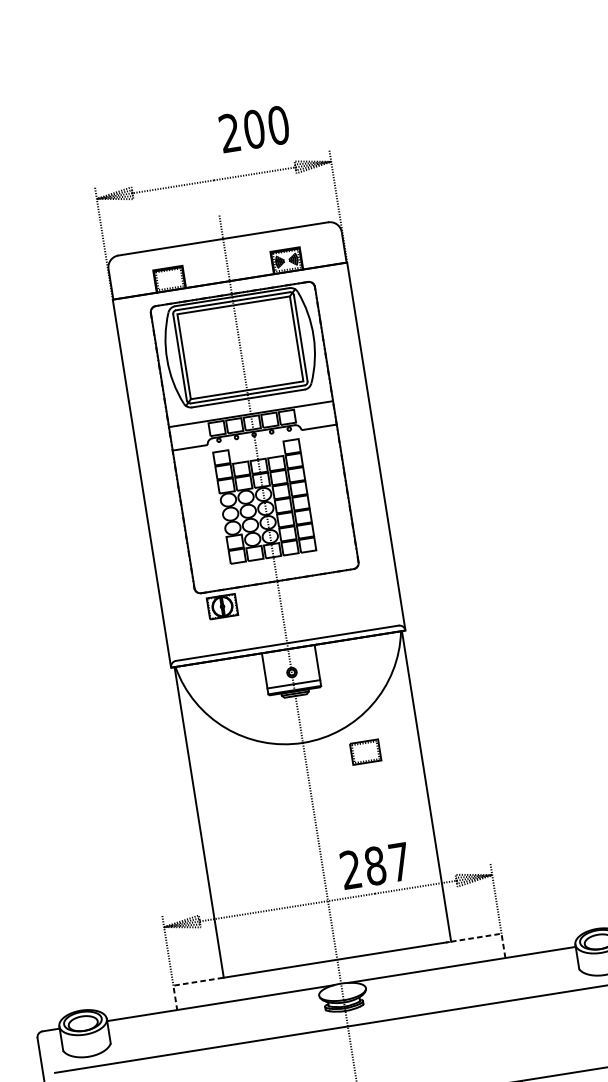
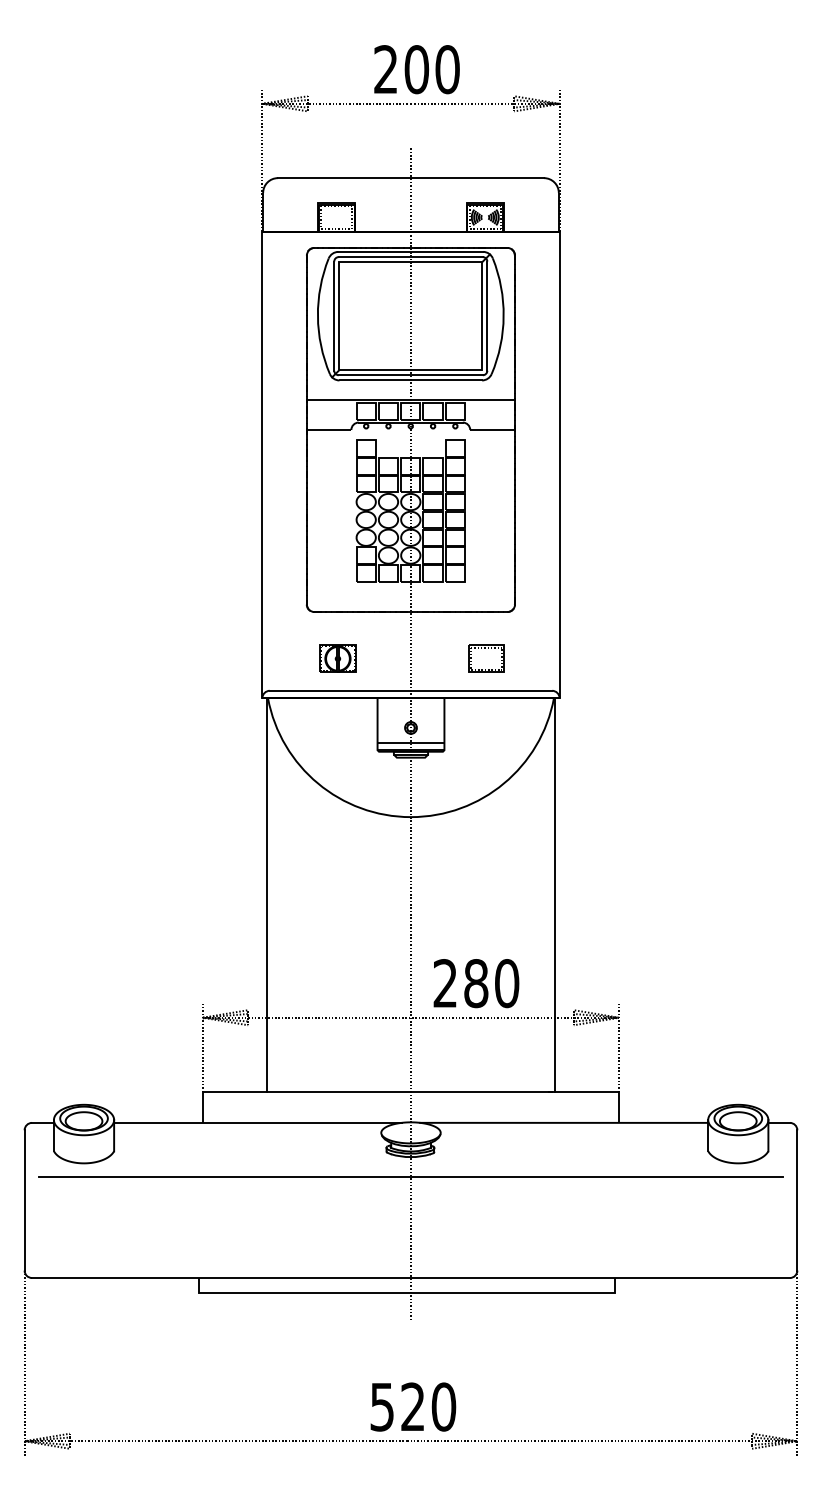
text: (254, 129) -> (416, 69), moved
part: (222, 606) -> (337, 658), moved
part: (365, 751) -> (486, 658), moved
text: (400, 862) -> (507, 983), 287 -> 280
line: (486, 936) -> (599, 1092), dashed -> solid
line: (185, 984) -> (218, 1092), dashed -> solid

